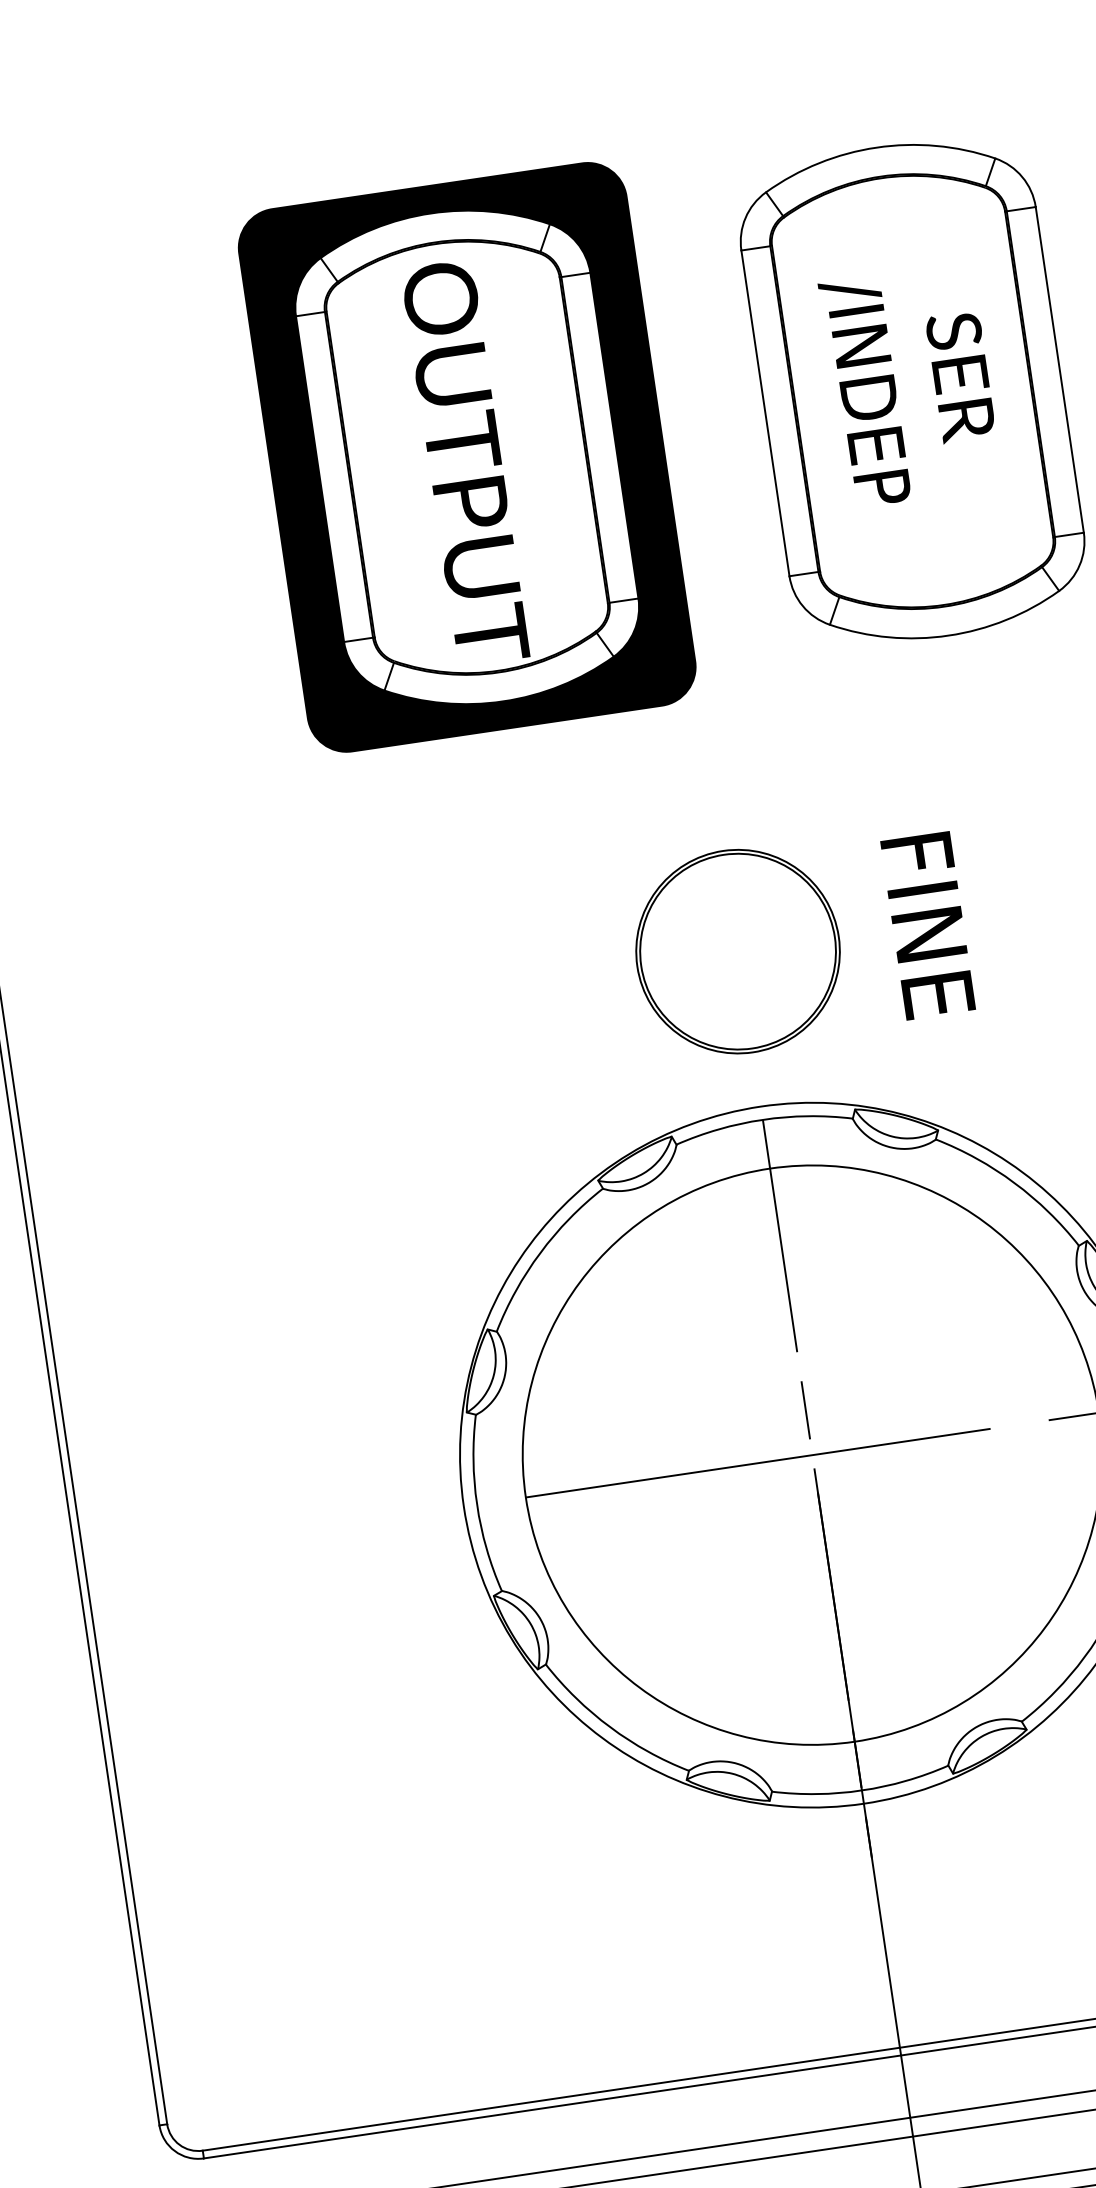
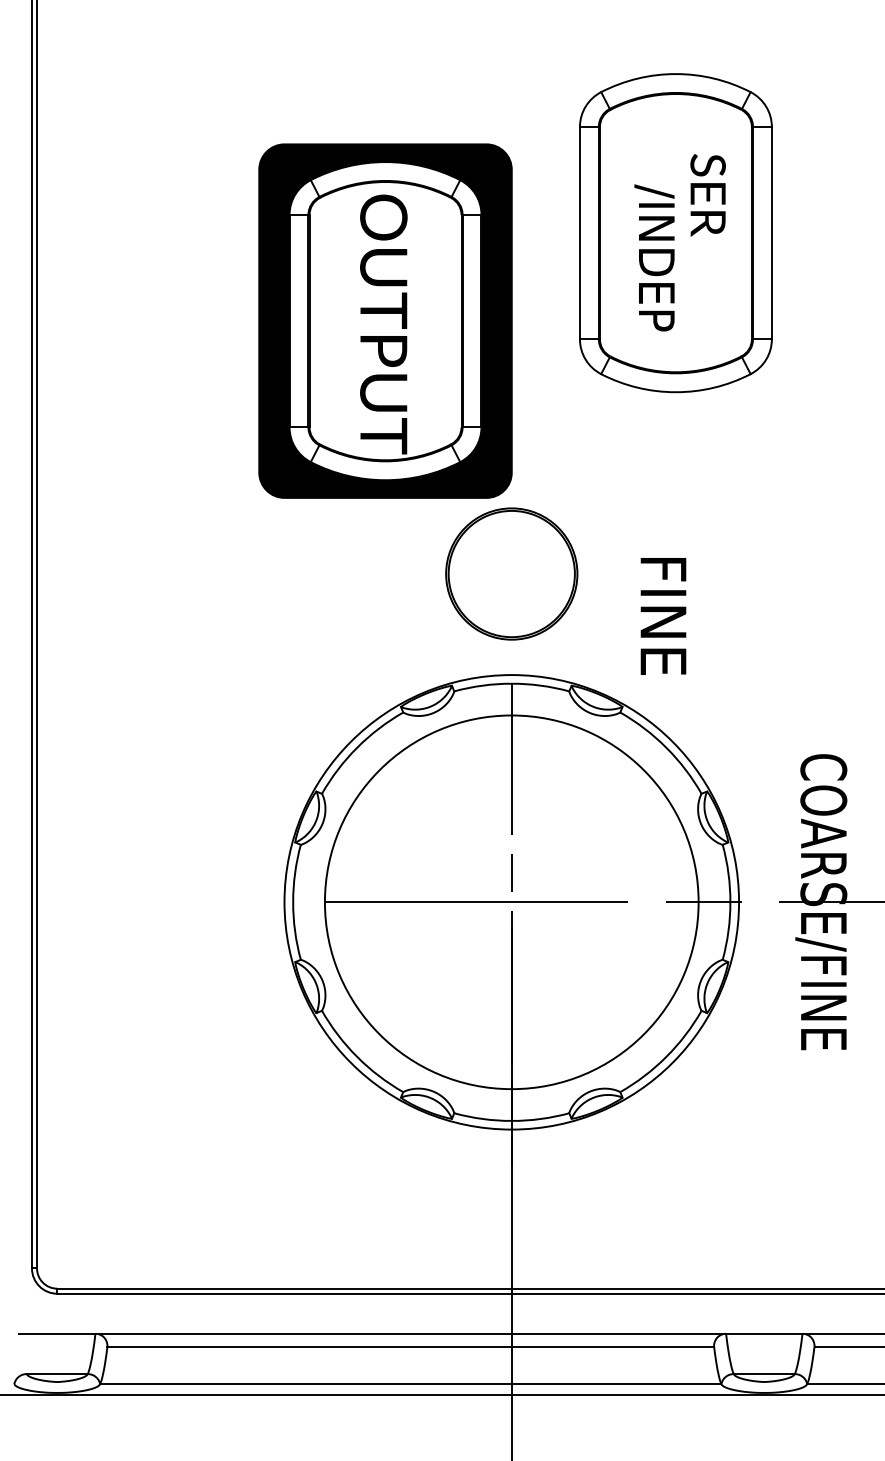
text: (959, 377) -> (707, 195), moved
text: (864, 391) -> (654, 257), moved
part: (467, 456) -> (385, 320), moved
text: (928, 925) -> (663, 616), moved

